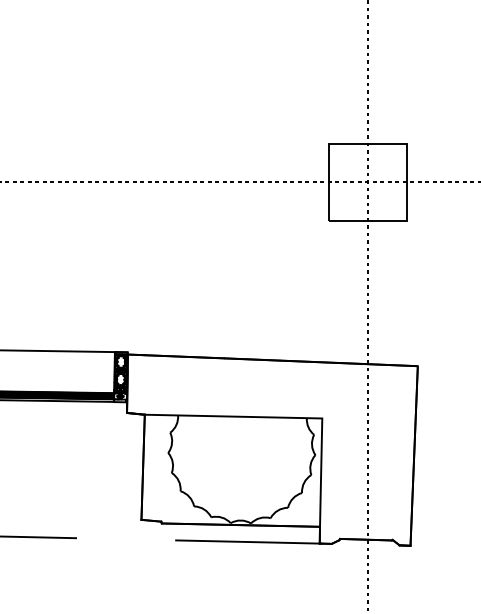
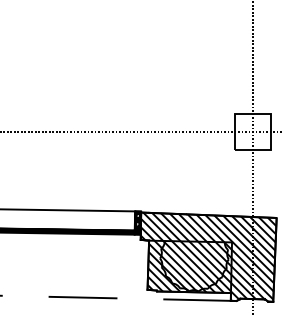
hatch: (271, 448) -> (208, 256), added

